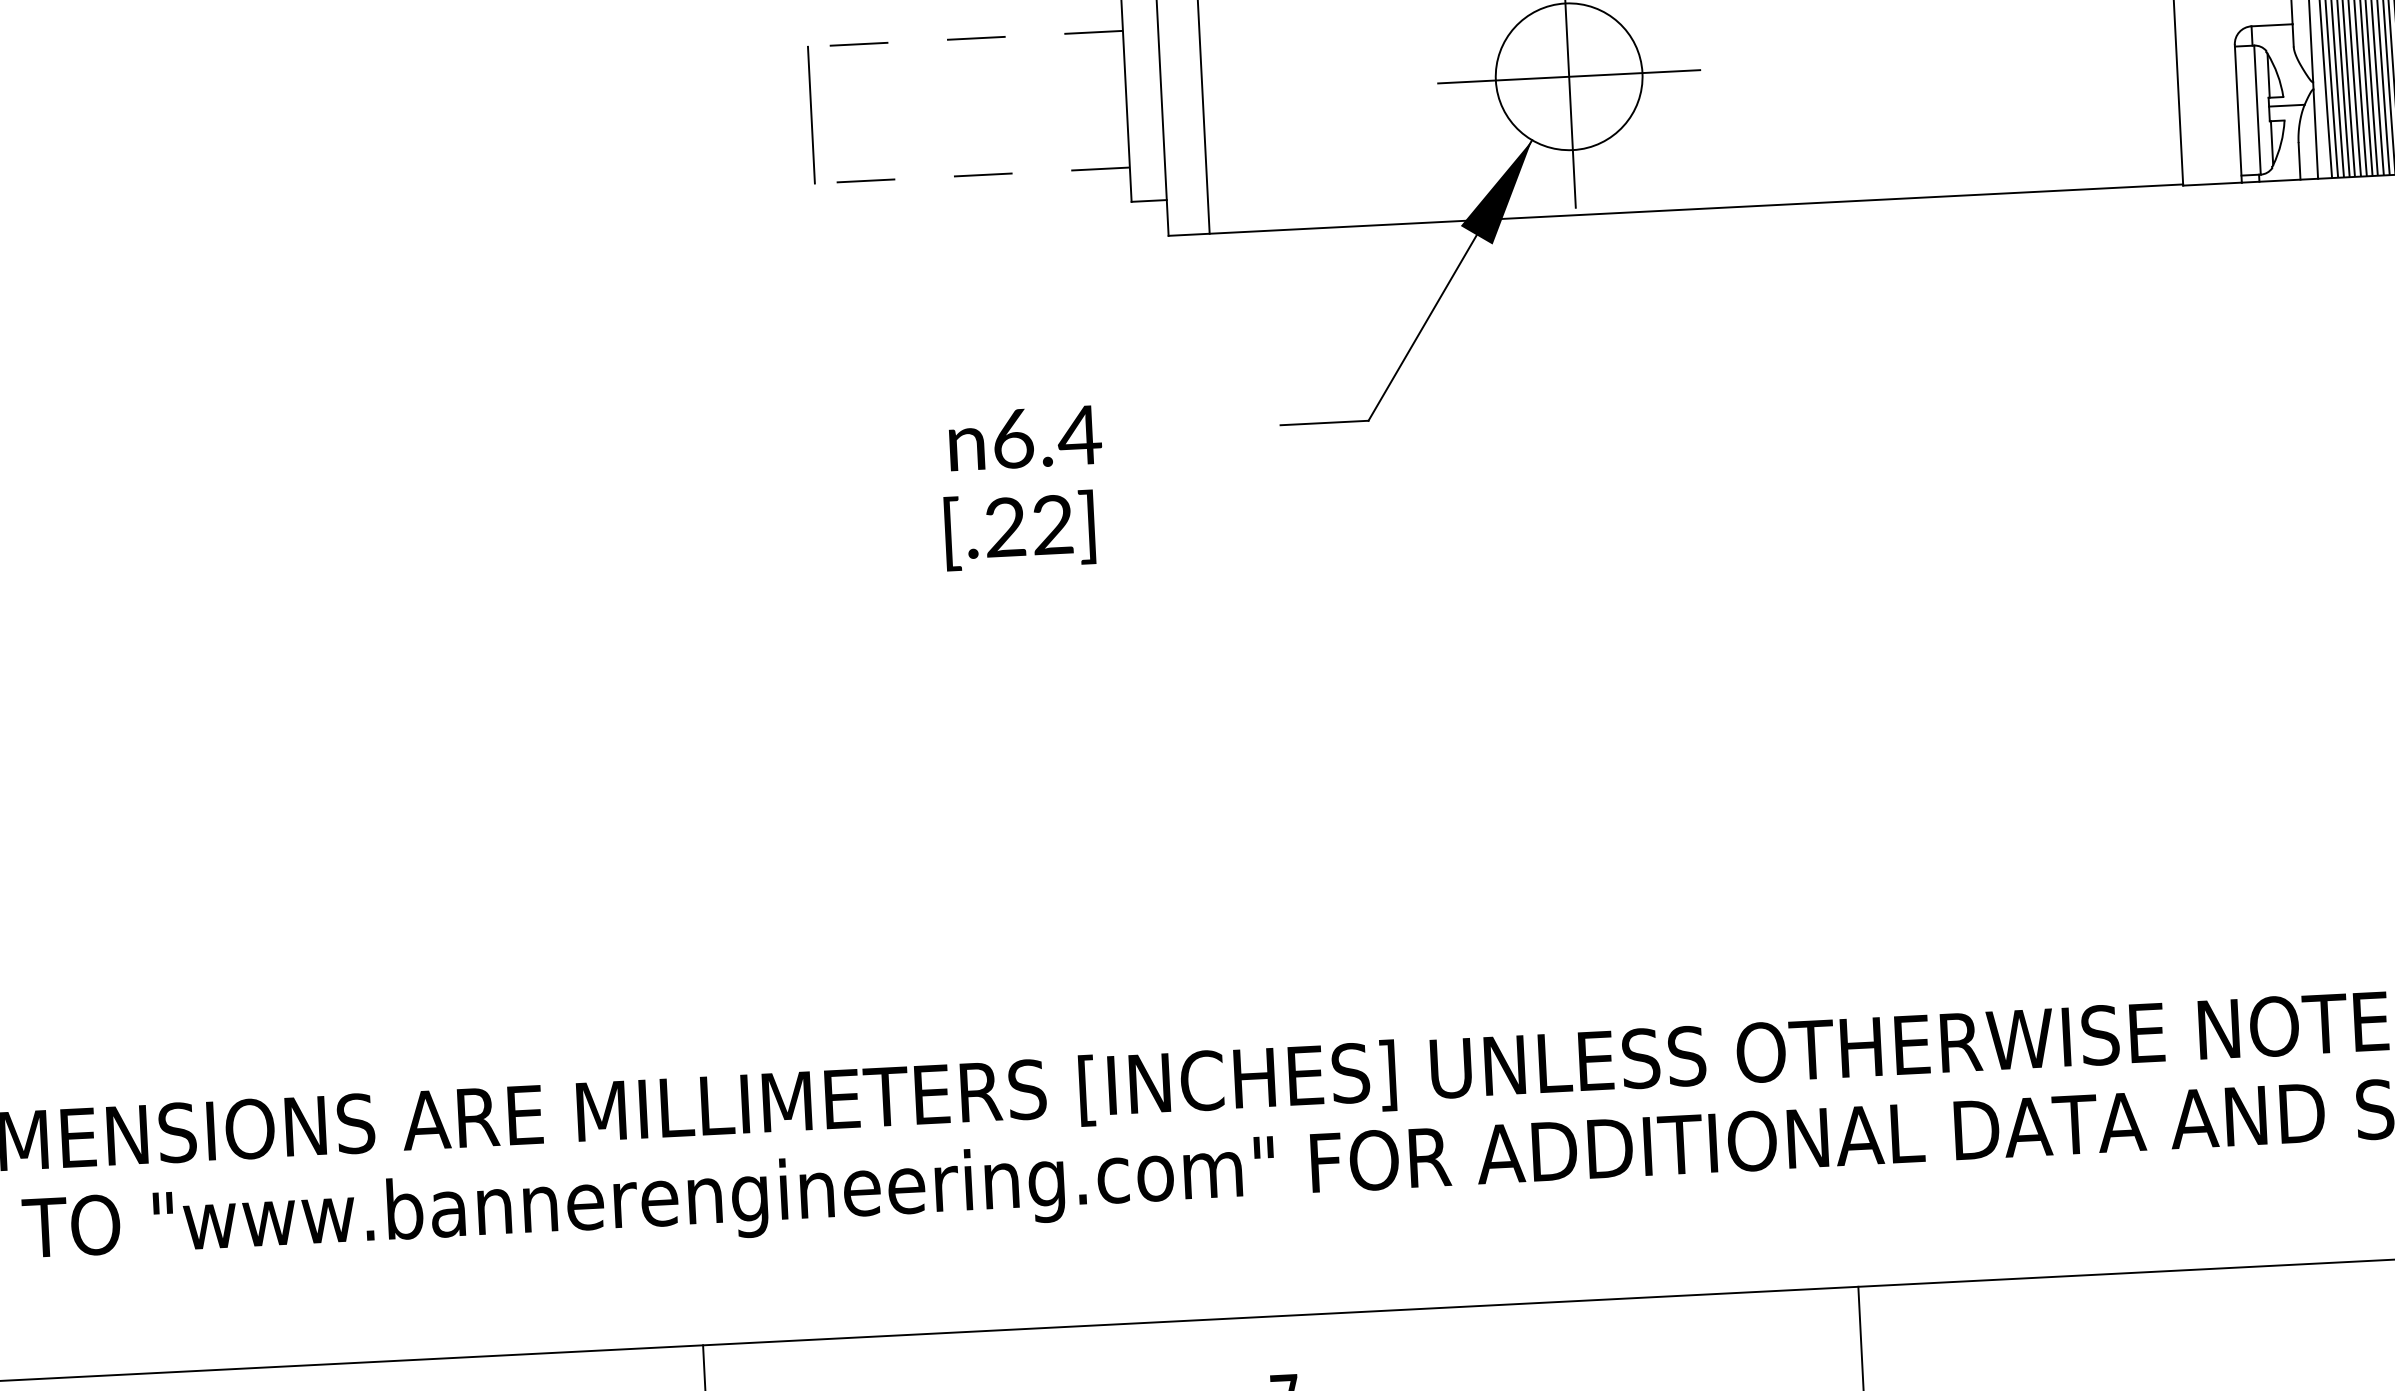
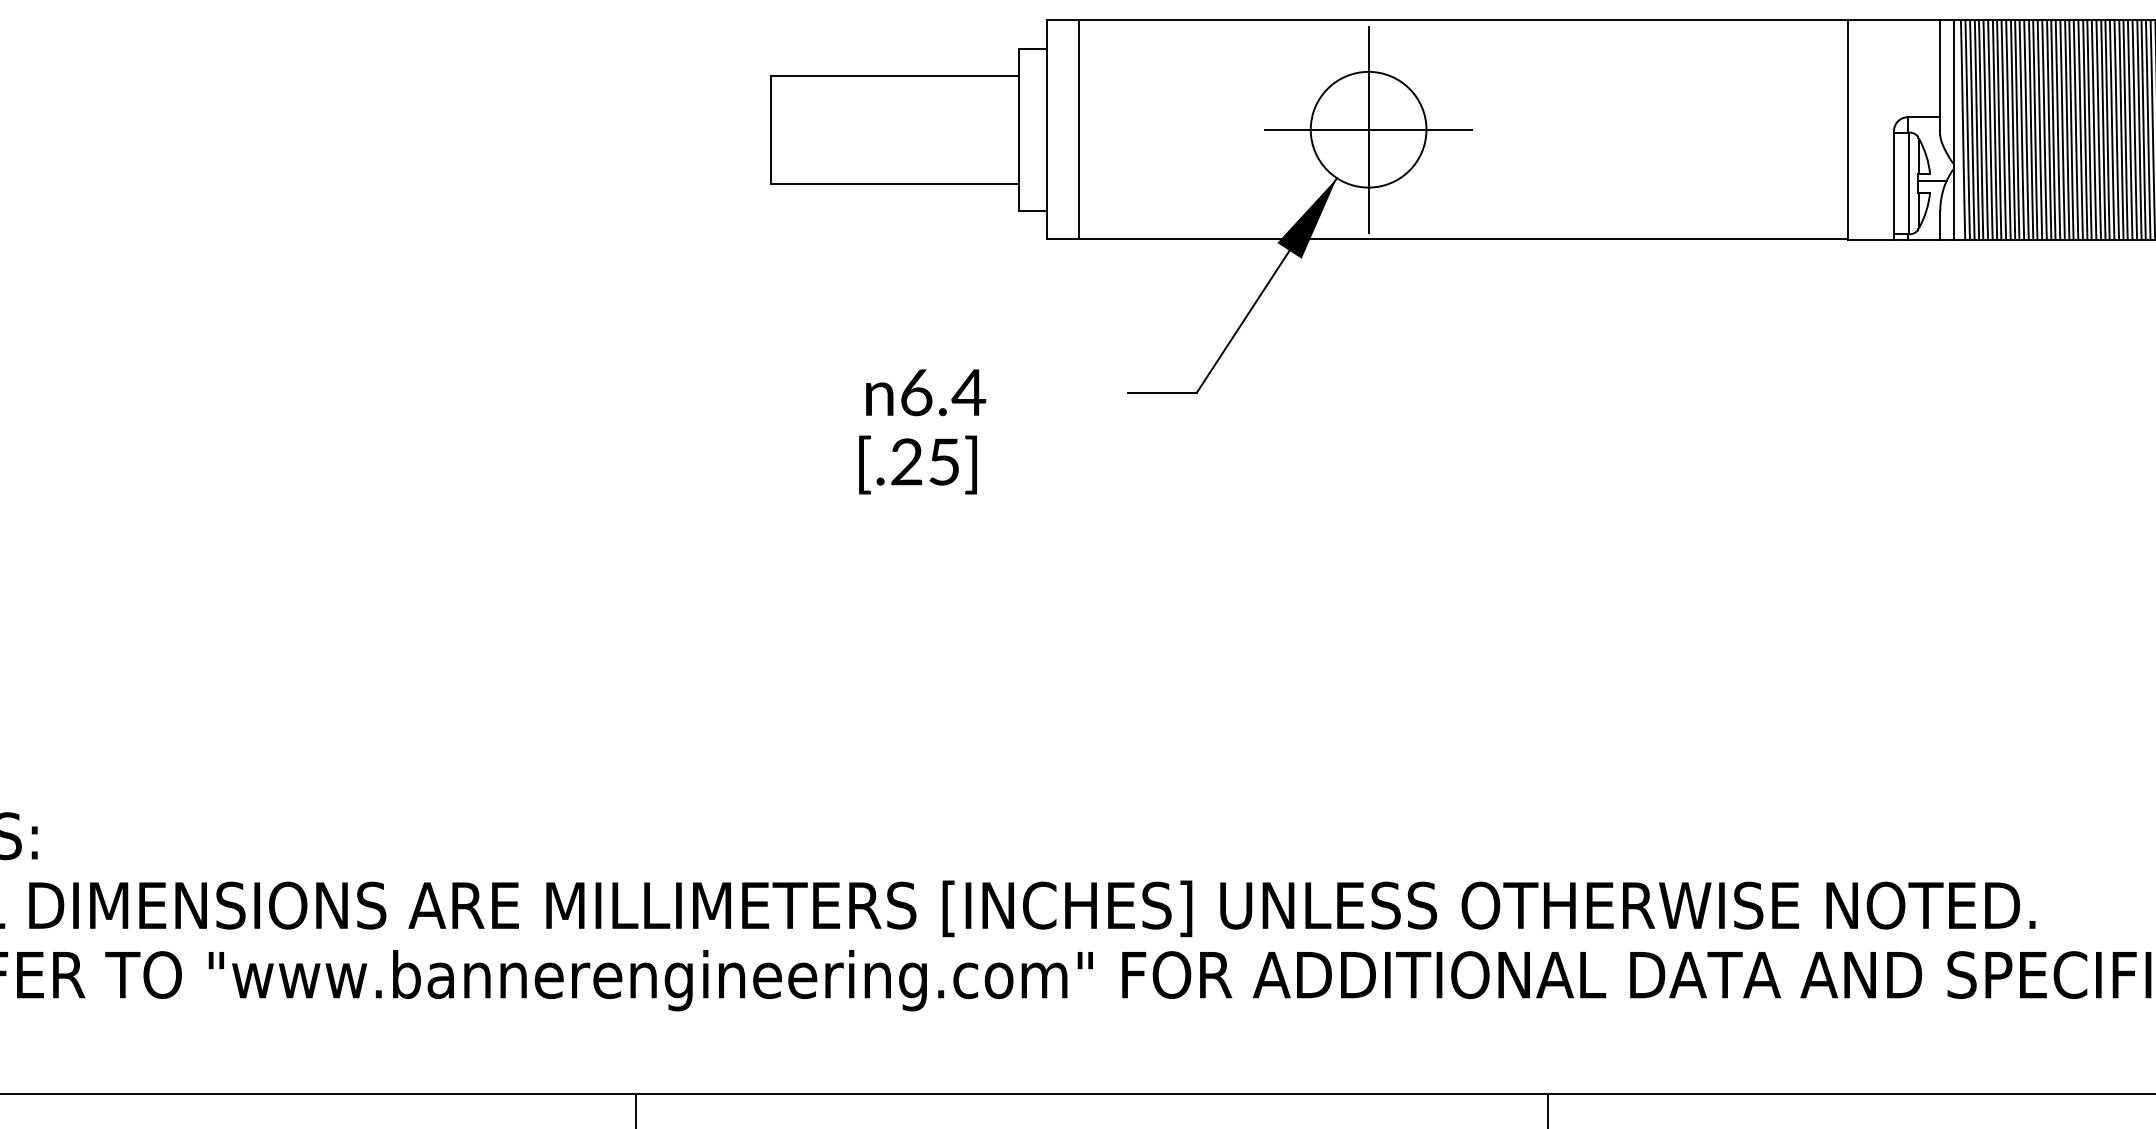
line: (965, 38) -> (894, 75), dashed -> solid
line: (971, 175) -> (894, 183), dashed -> solid
text: (1051, 524) -> (943, 461), [.22] -> [.25]

